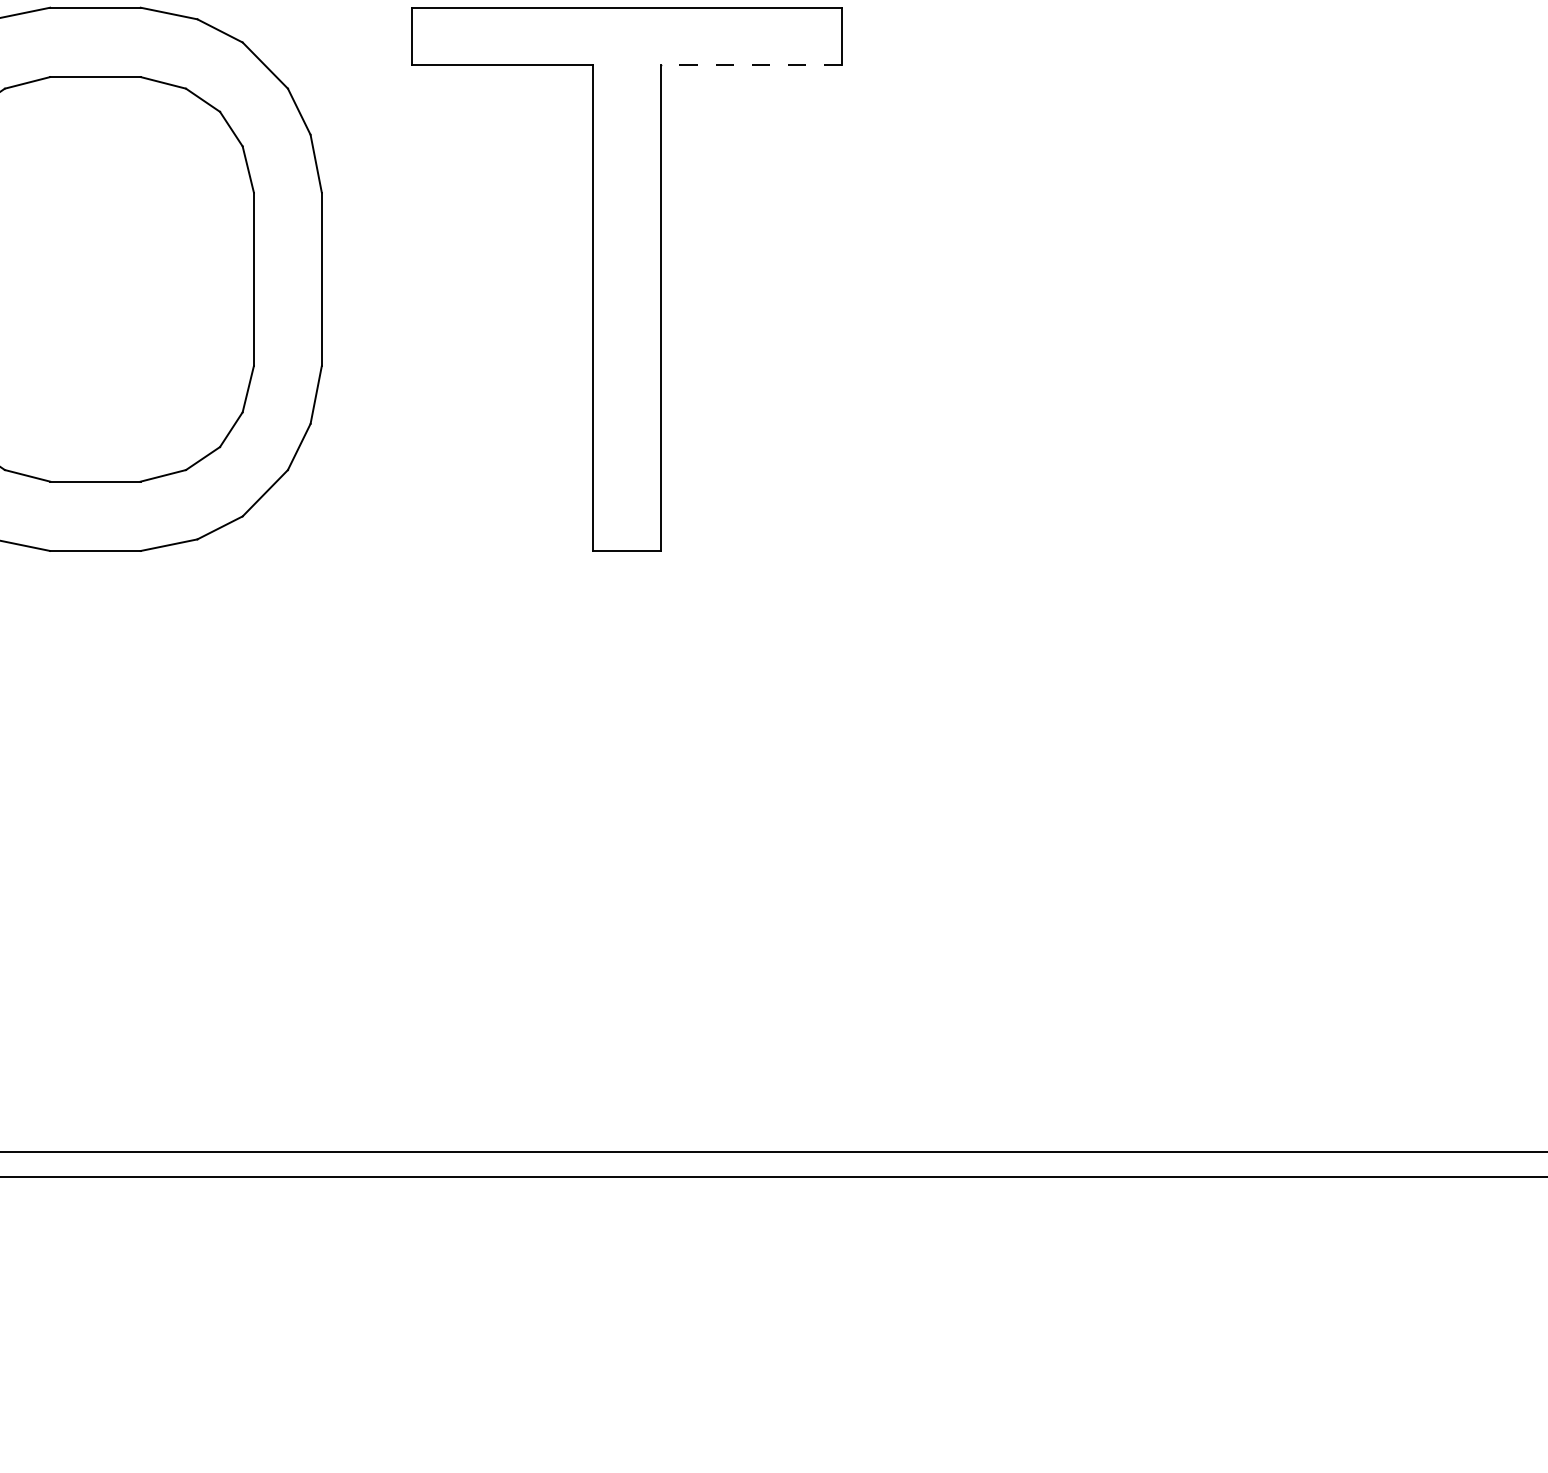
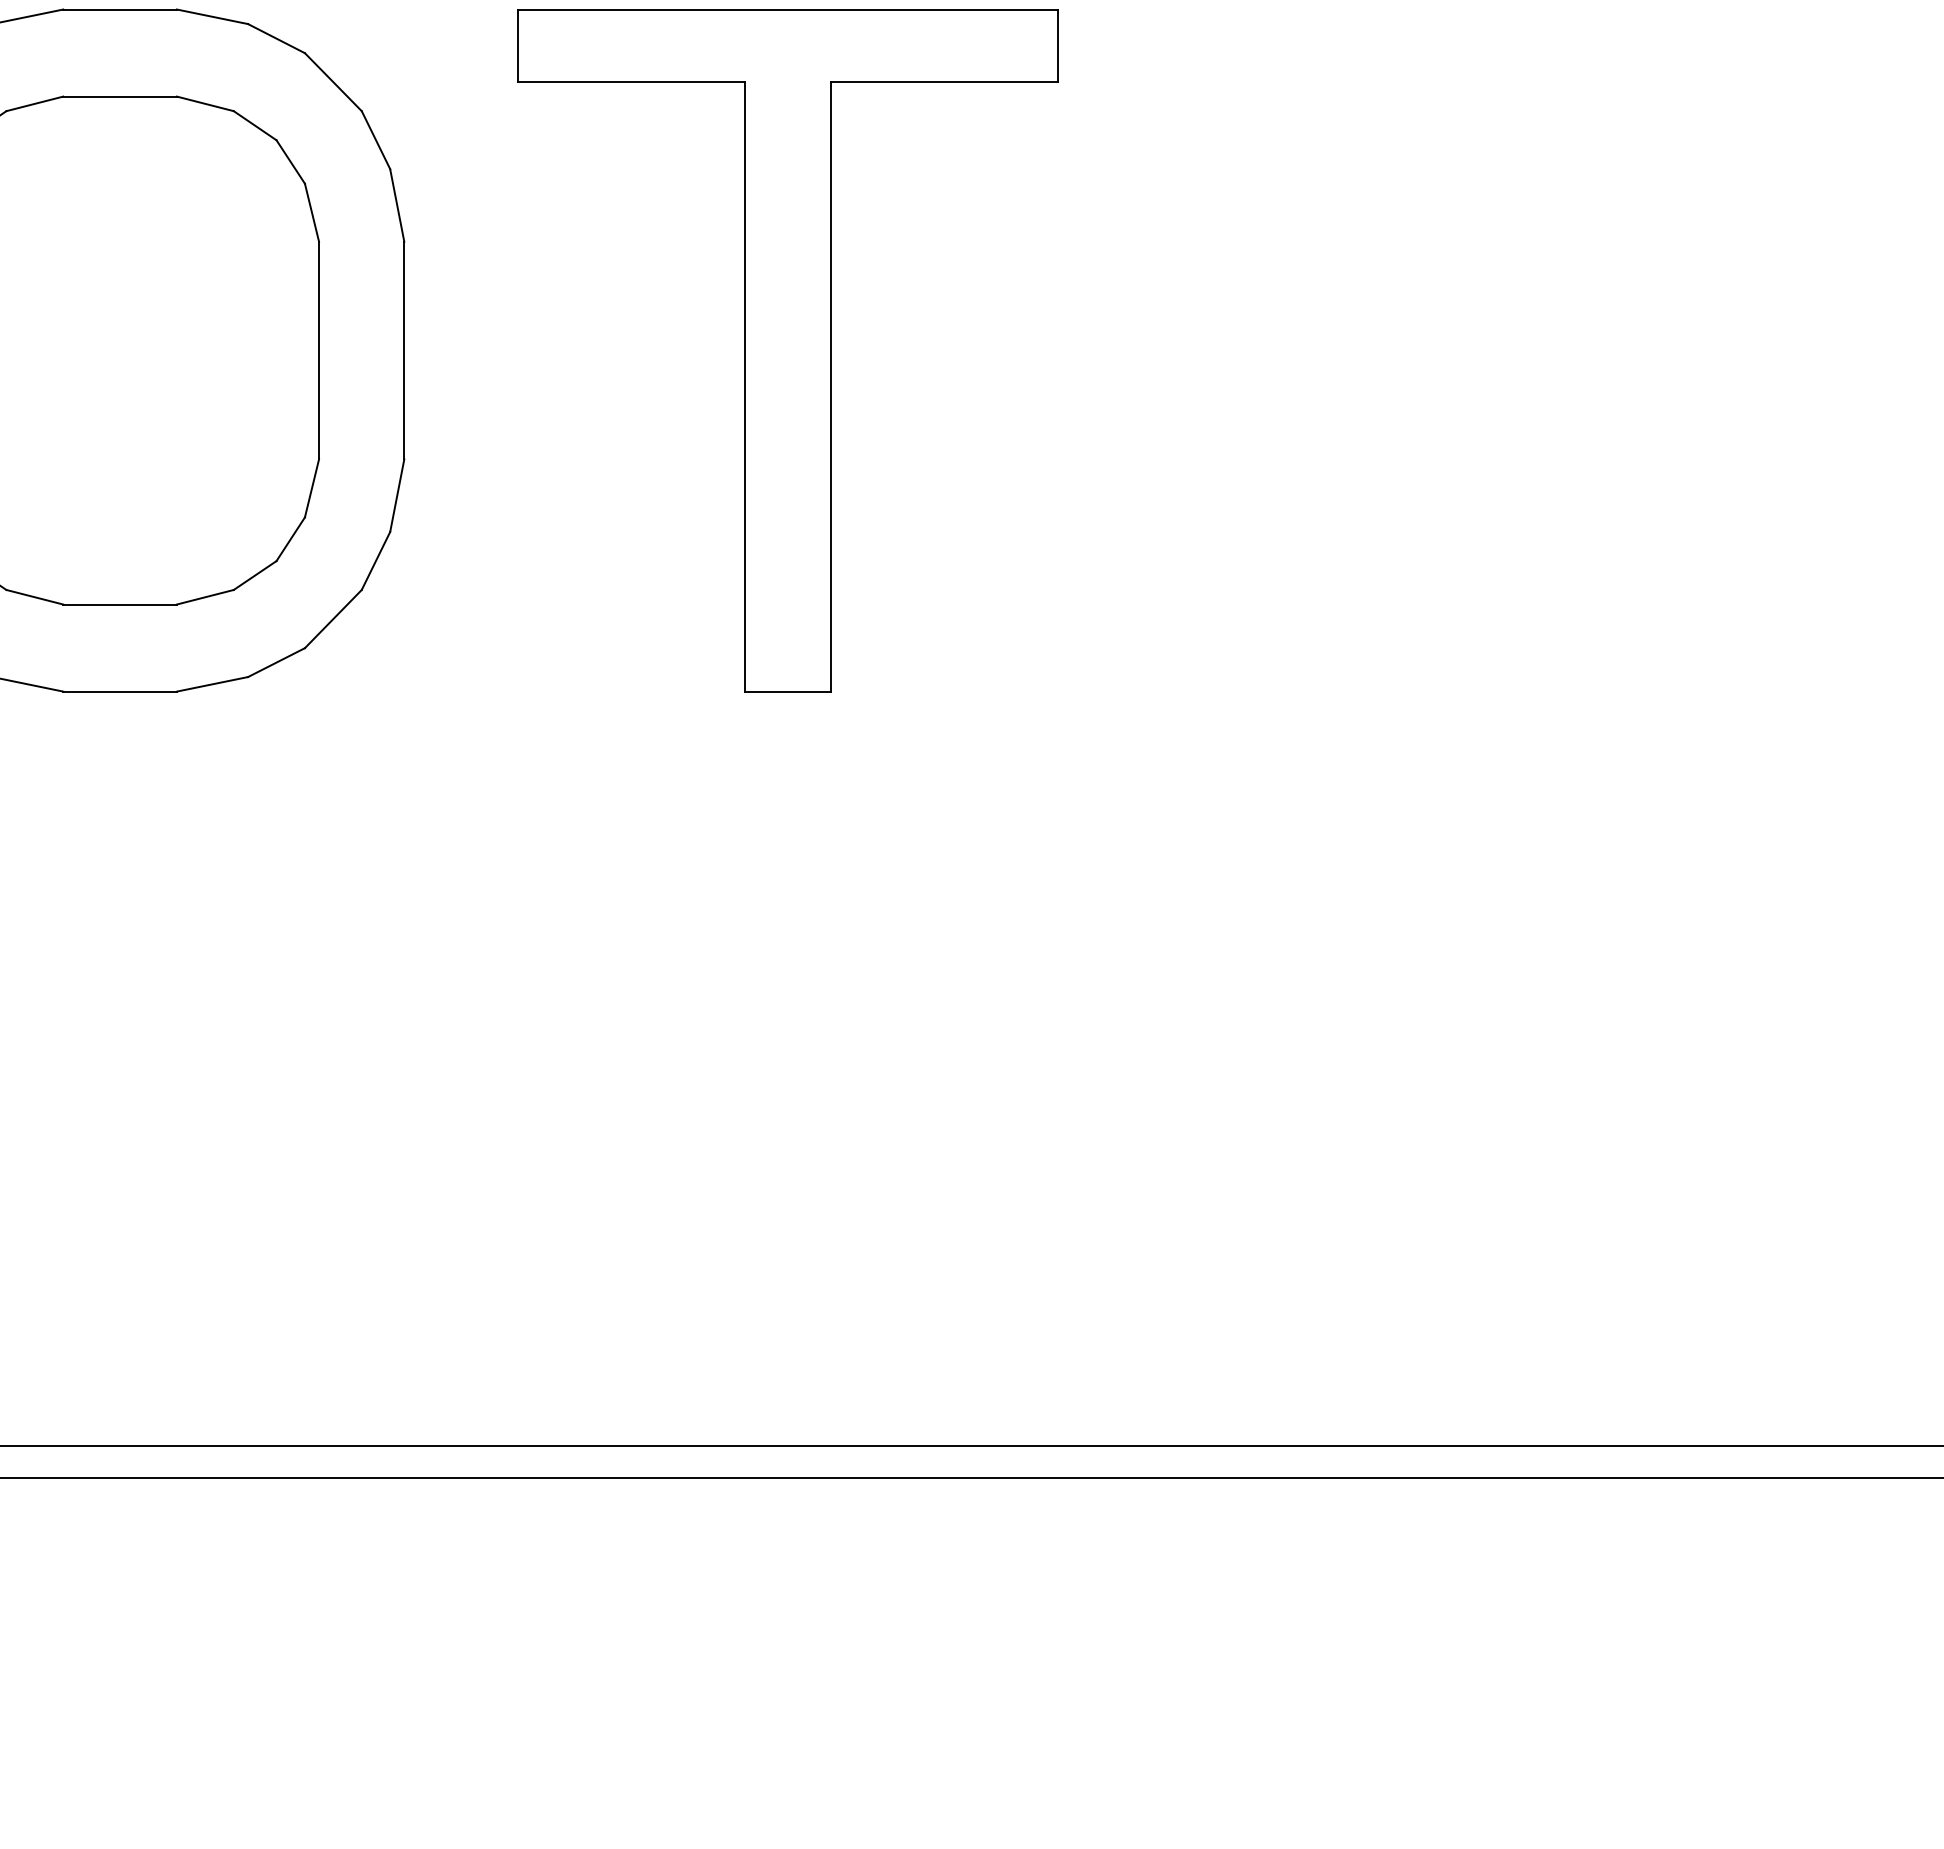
line: (752, 65) -> (944, 82), dashed -> solid

